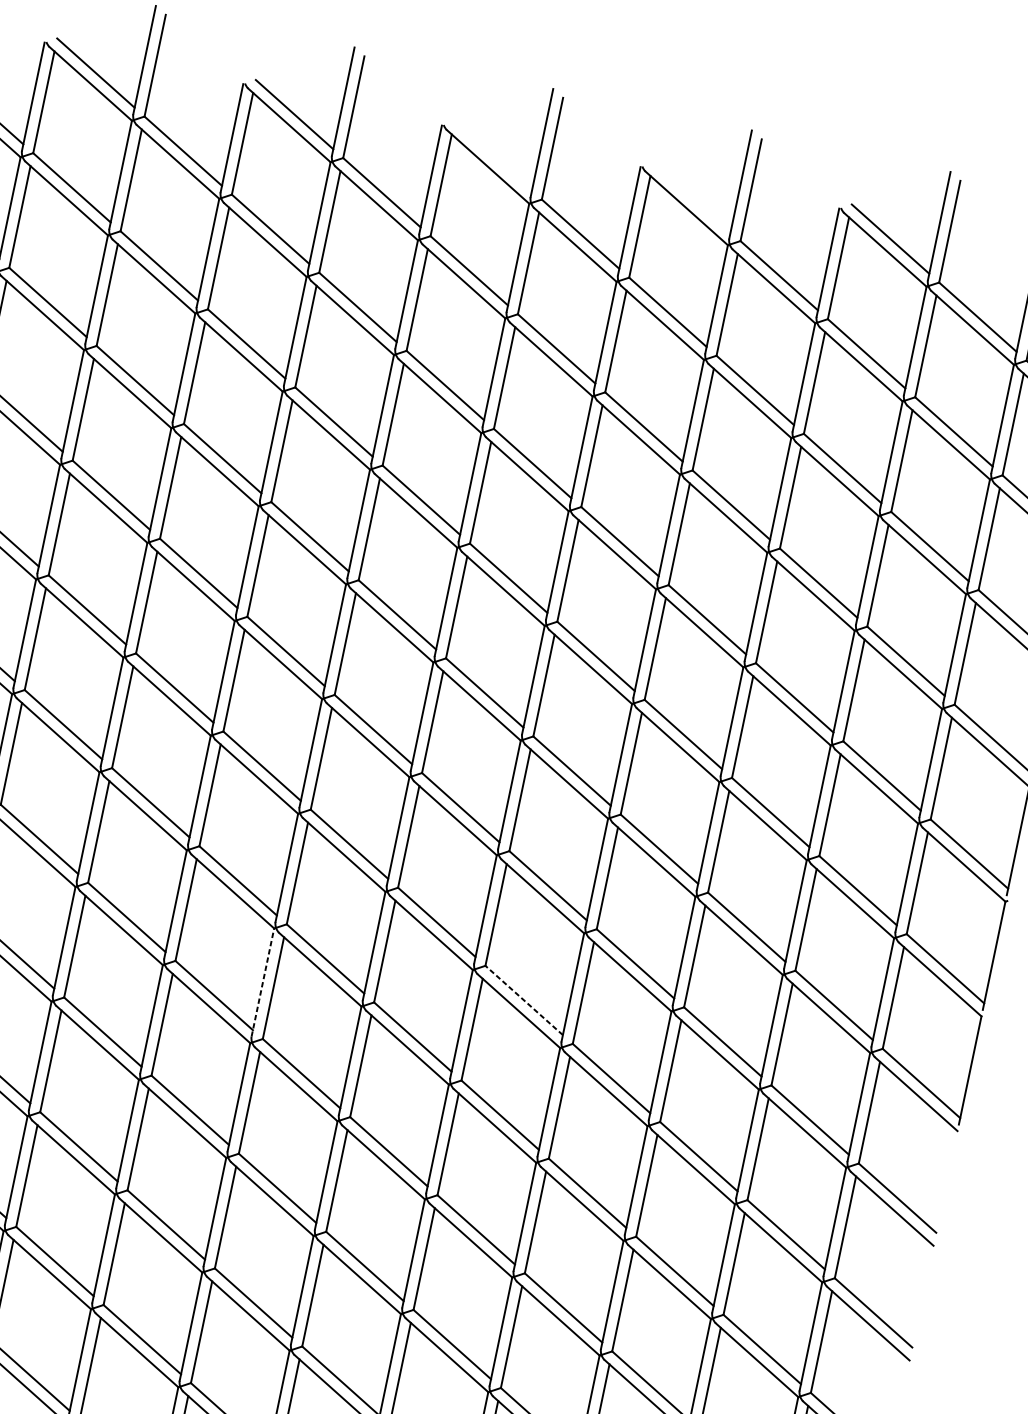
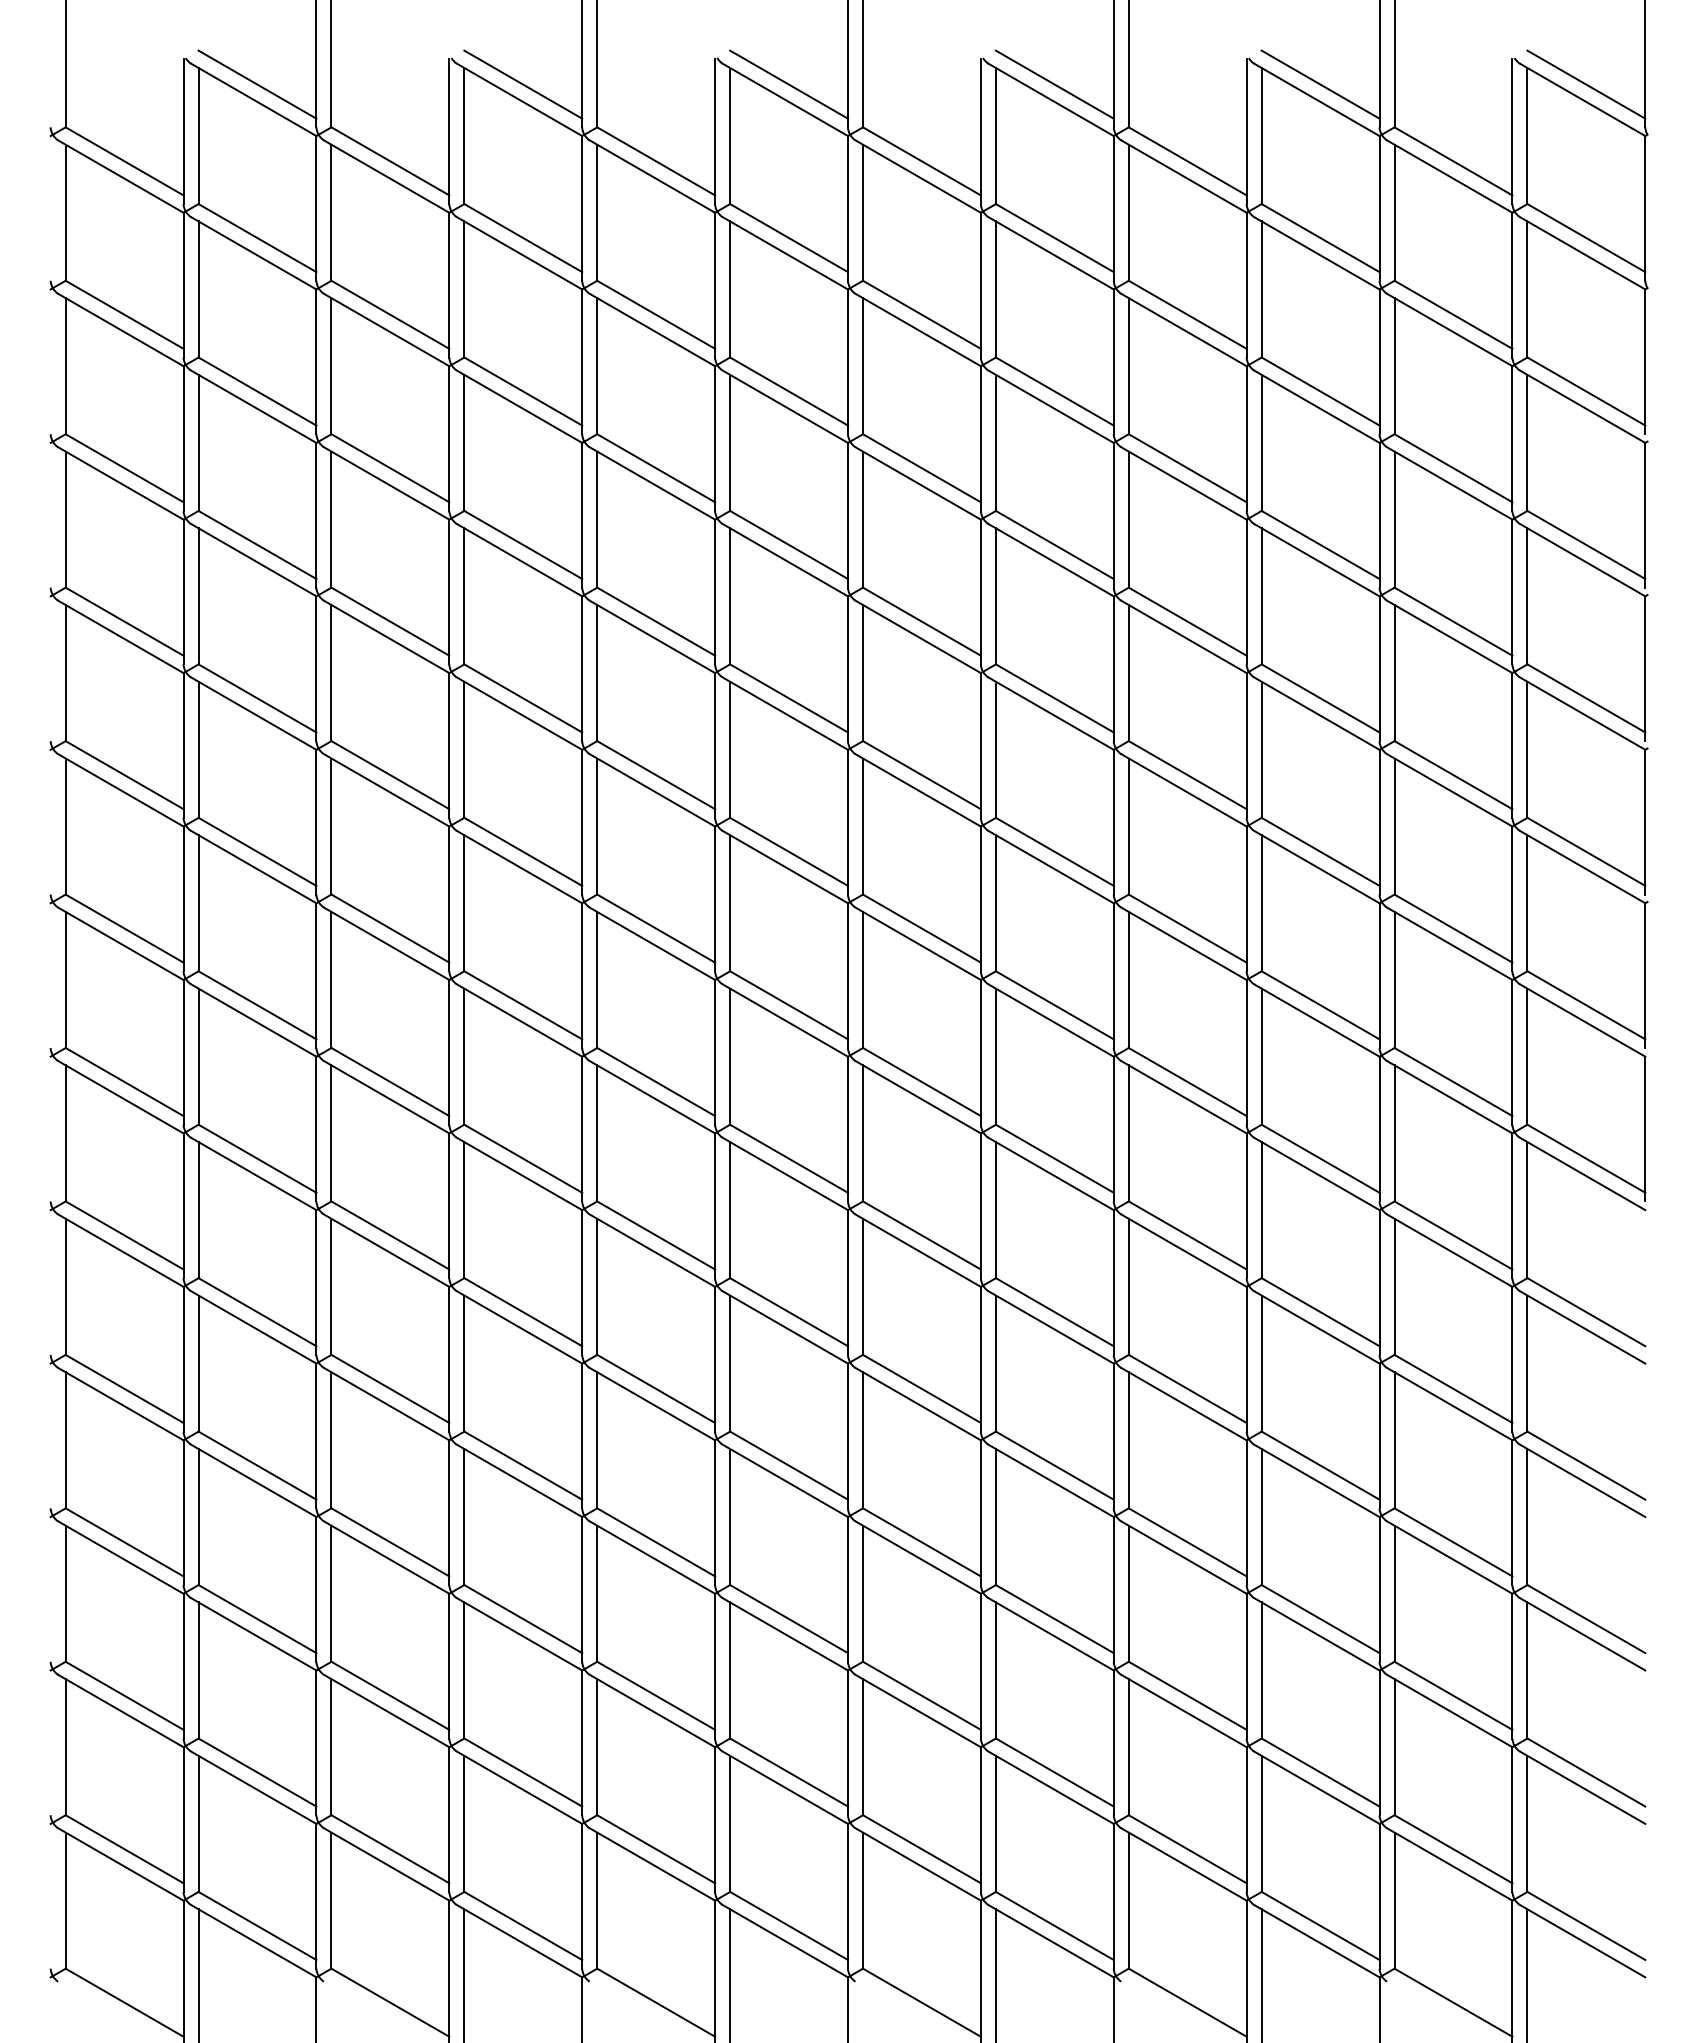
line: (492, 155) -> (788, 84), added
line: (691, 197) -> (1054, 84), added
line: (263, 982) -> (715, 1205), dashed -> solid
line: (523, 1000) -> (1054, 1158), dashed -> solid

